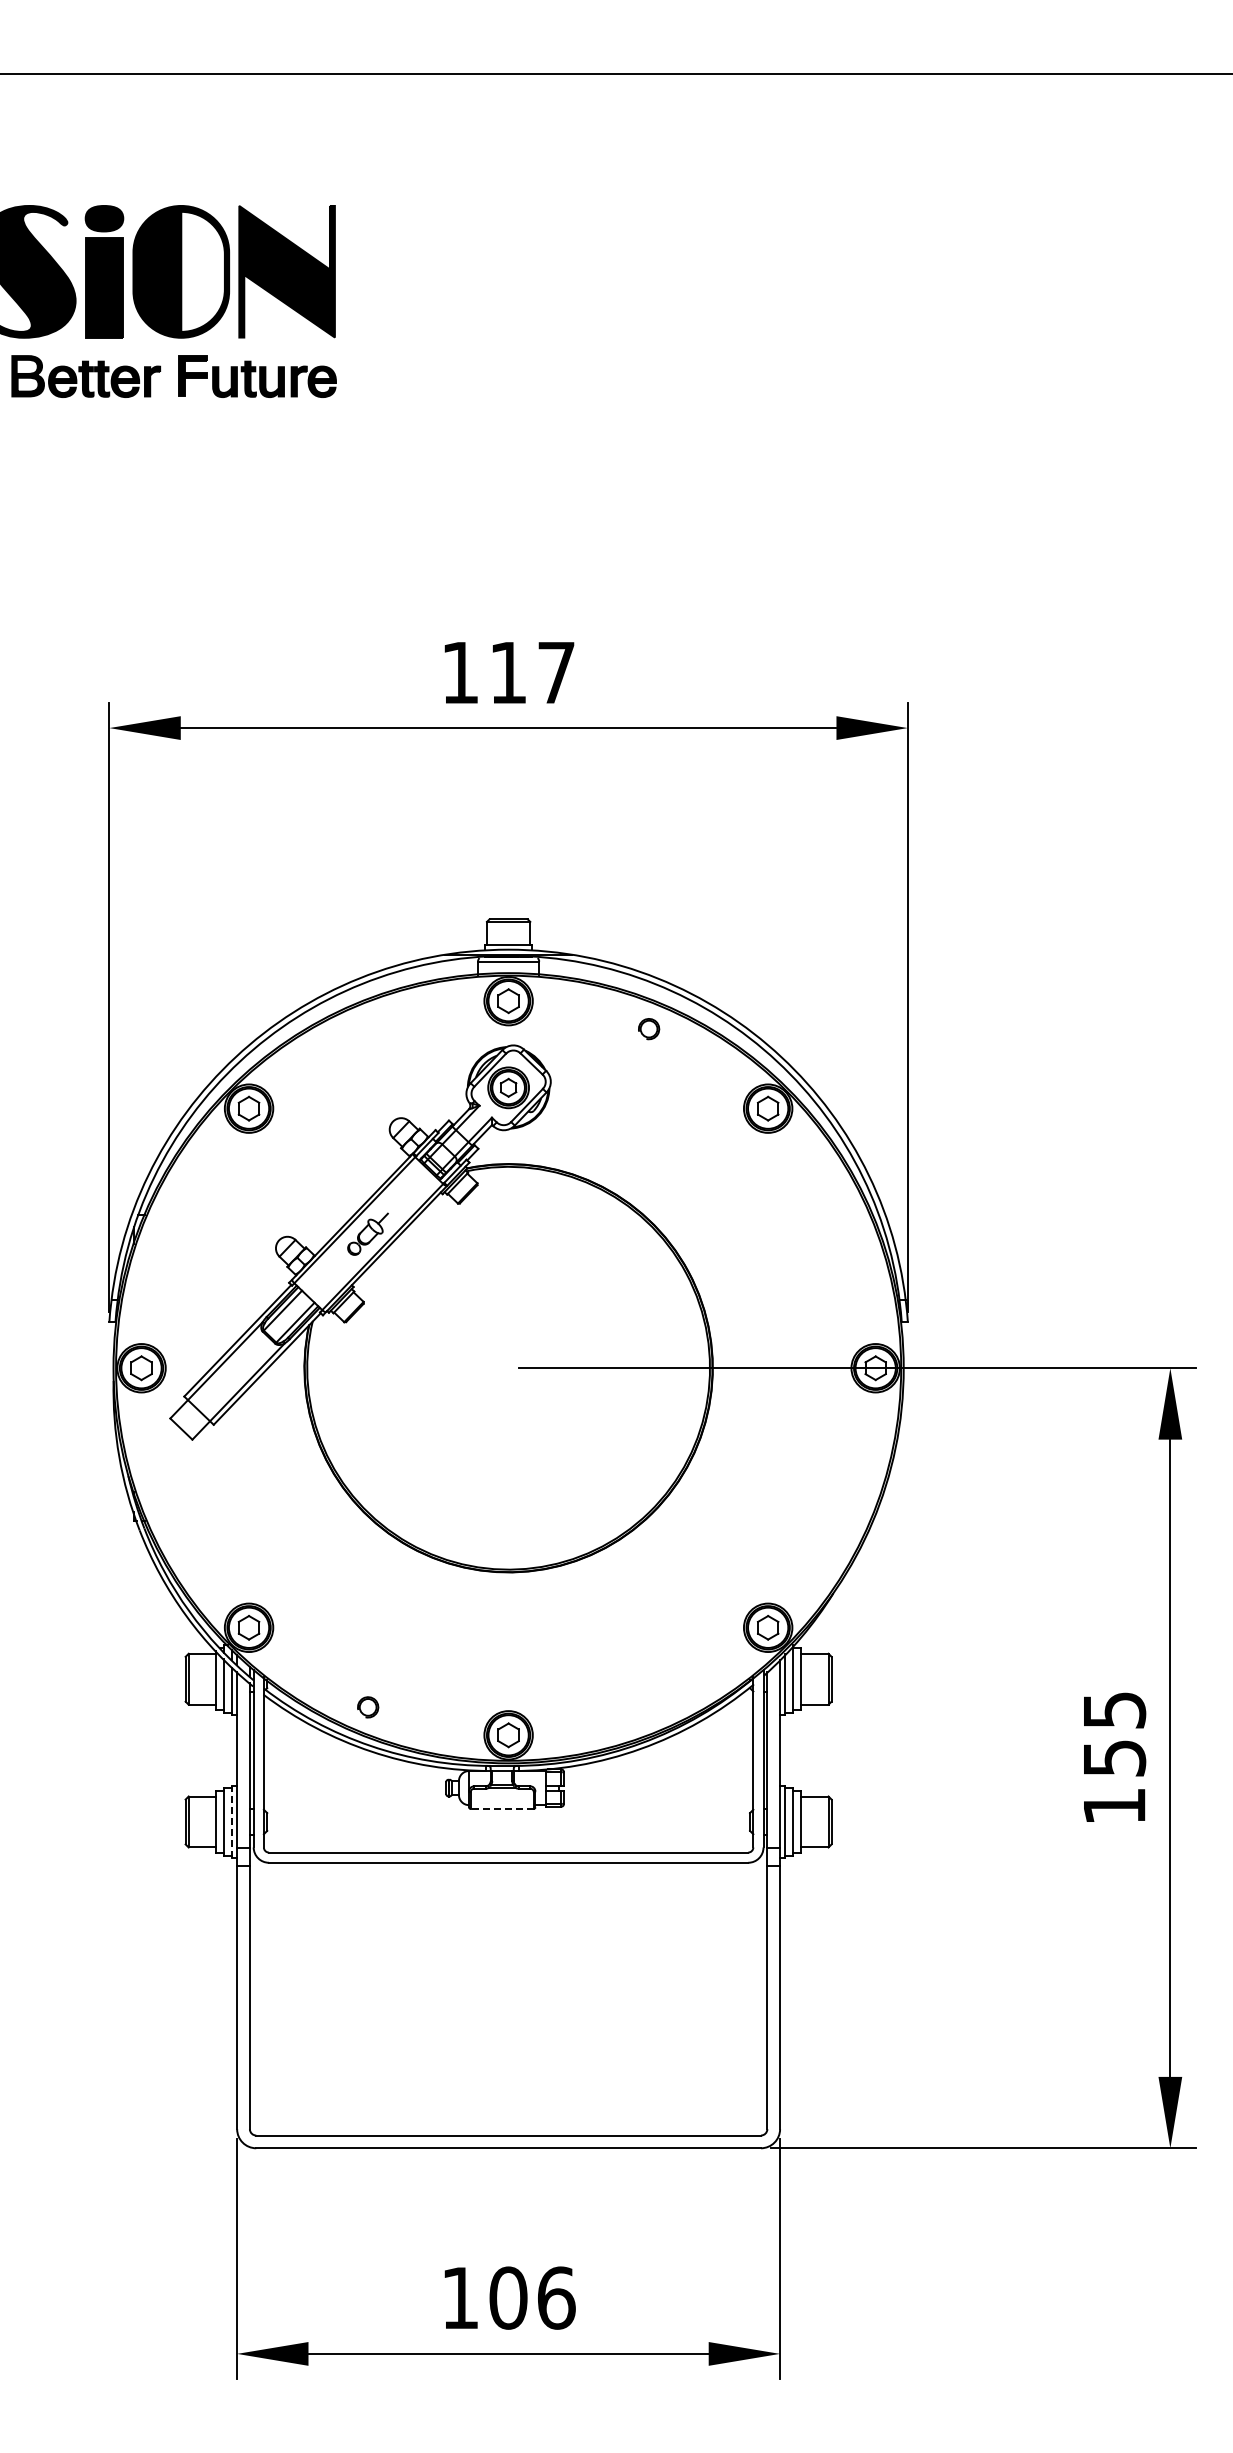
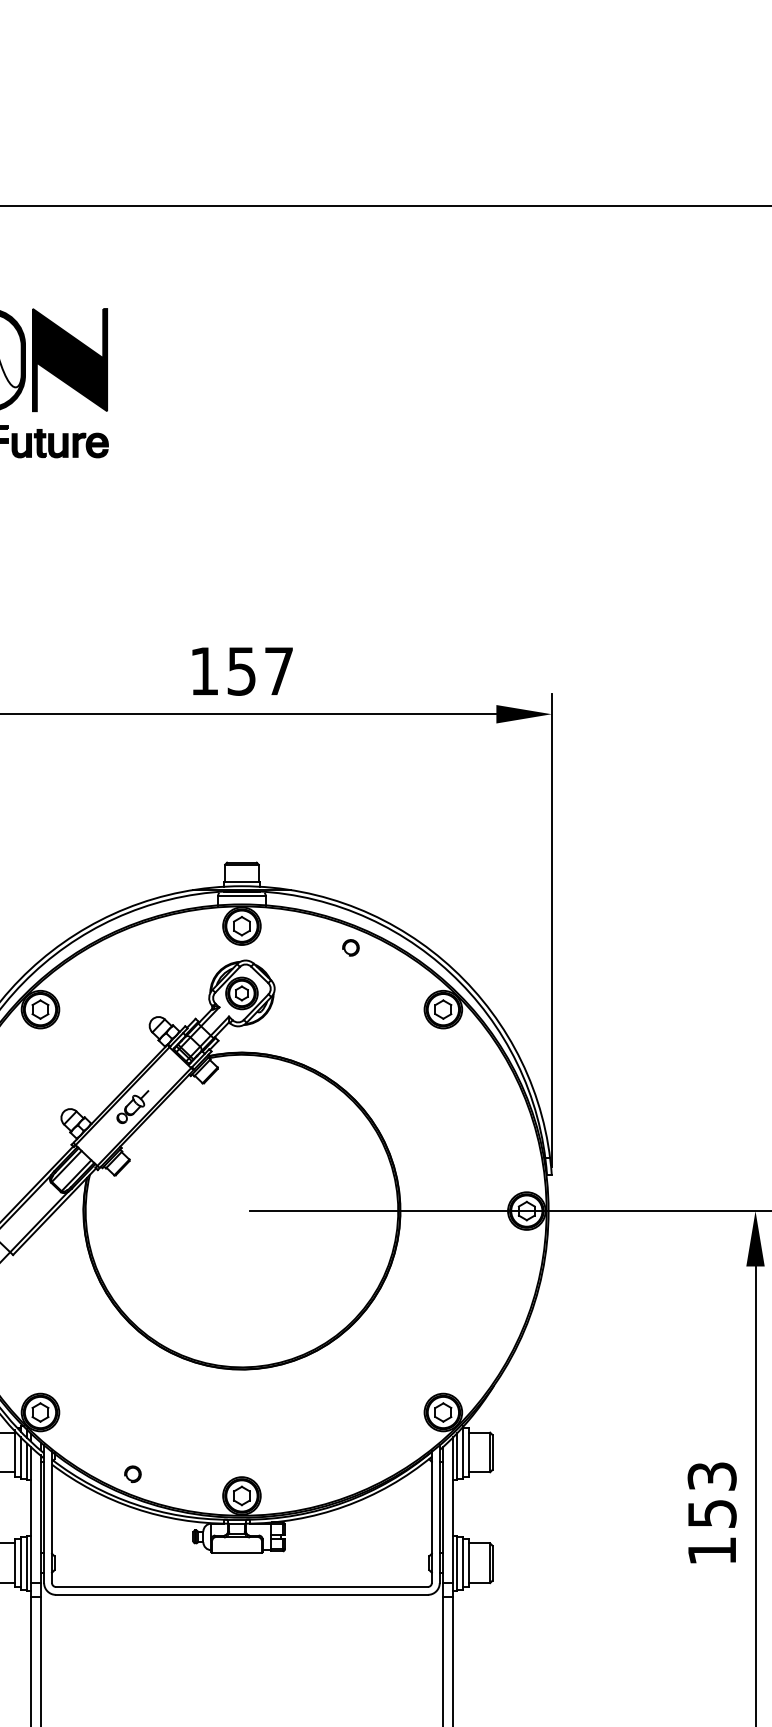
text: (507, 673) -> (241, 671), 117 -> 157
text: (1113, 1710) -> (711, 1476), 155 -> 153
line: (502, 1808) -> (237, 1552), dashed -> solid
line: (232, 1822) -> (27, 1563), dashed -> solid

